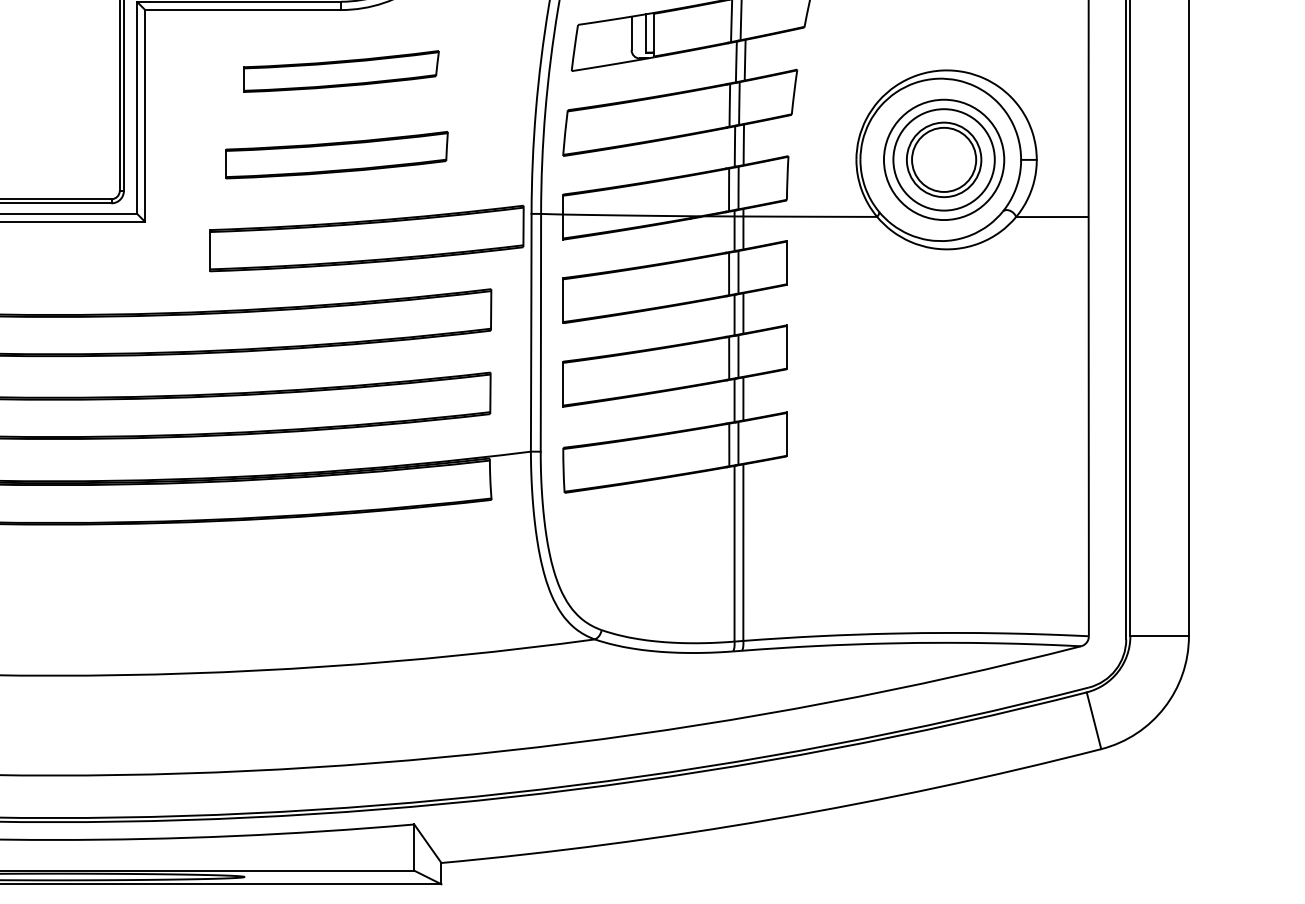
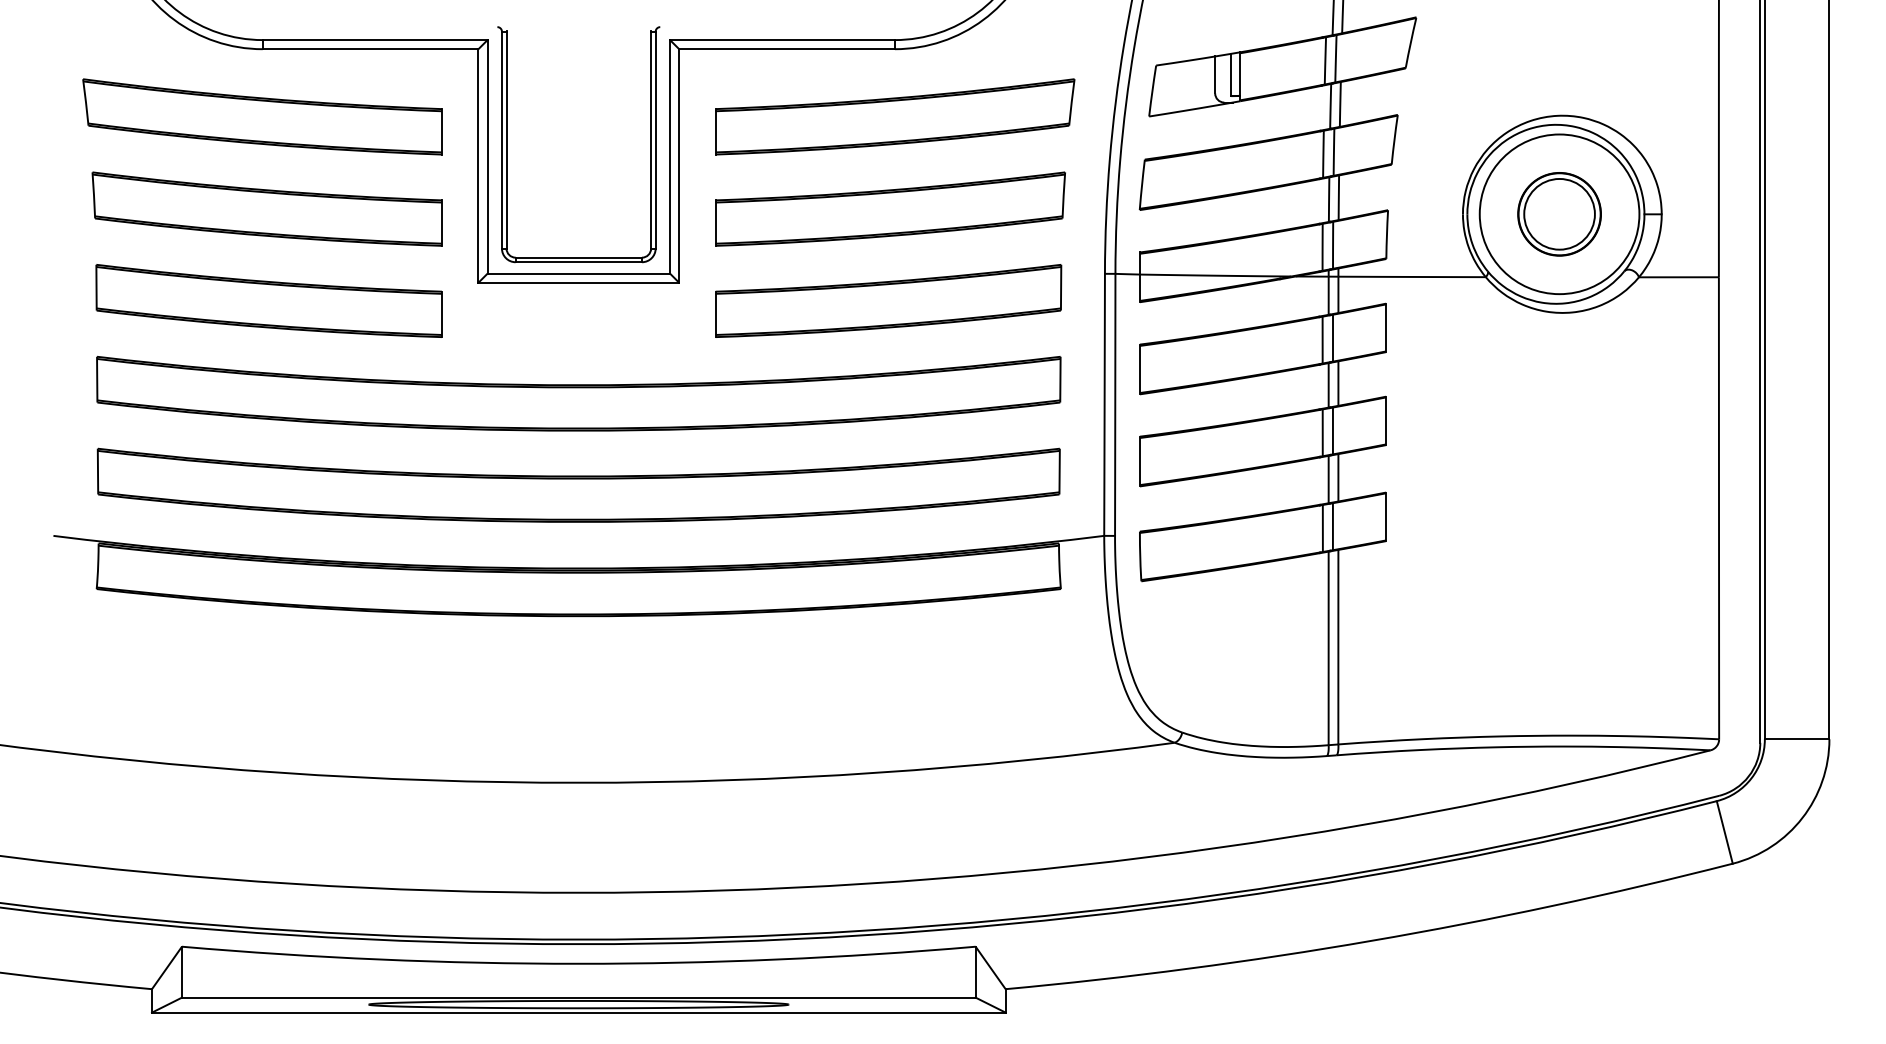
part: (341, 71) -> (895, 116), size x1.67
part: (336, 154) -> (890, 208), size x1.43
circle: (944, 159) -> (1559, 213), size x0.62
circle: (944, 160) -> (1559, 214), size x1.43
part: (366, 238) -> (888, 300), moved

